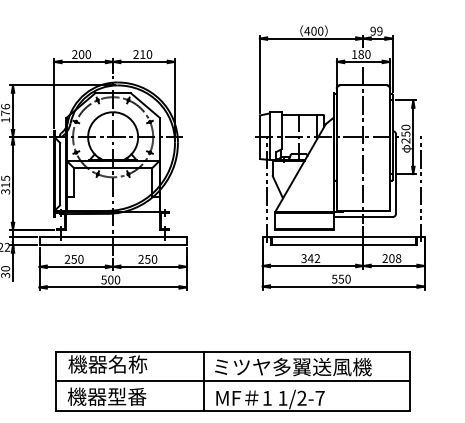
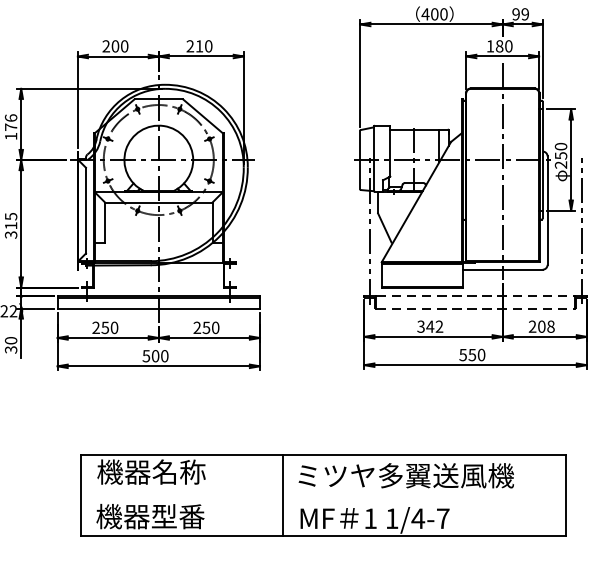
line: (344, 236) -> (476, 296), solid -> dashed
line: (344, 245) -> (476, 308), solid -> dashed
line: (232, 381) -> (322, 495), removed
text: (301, 397) -> (417, 517), 1/2-7 -> 1/4-7

